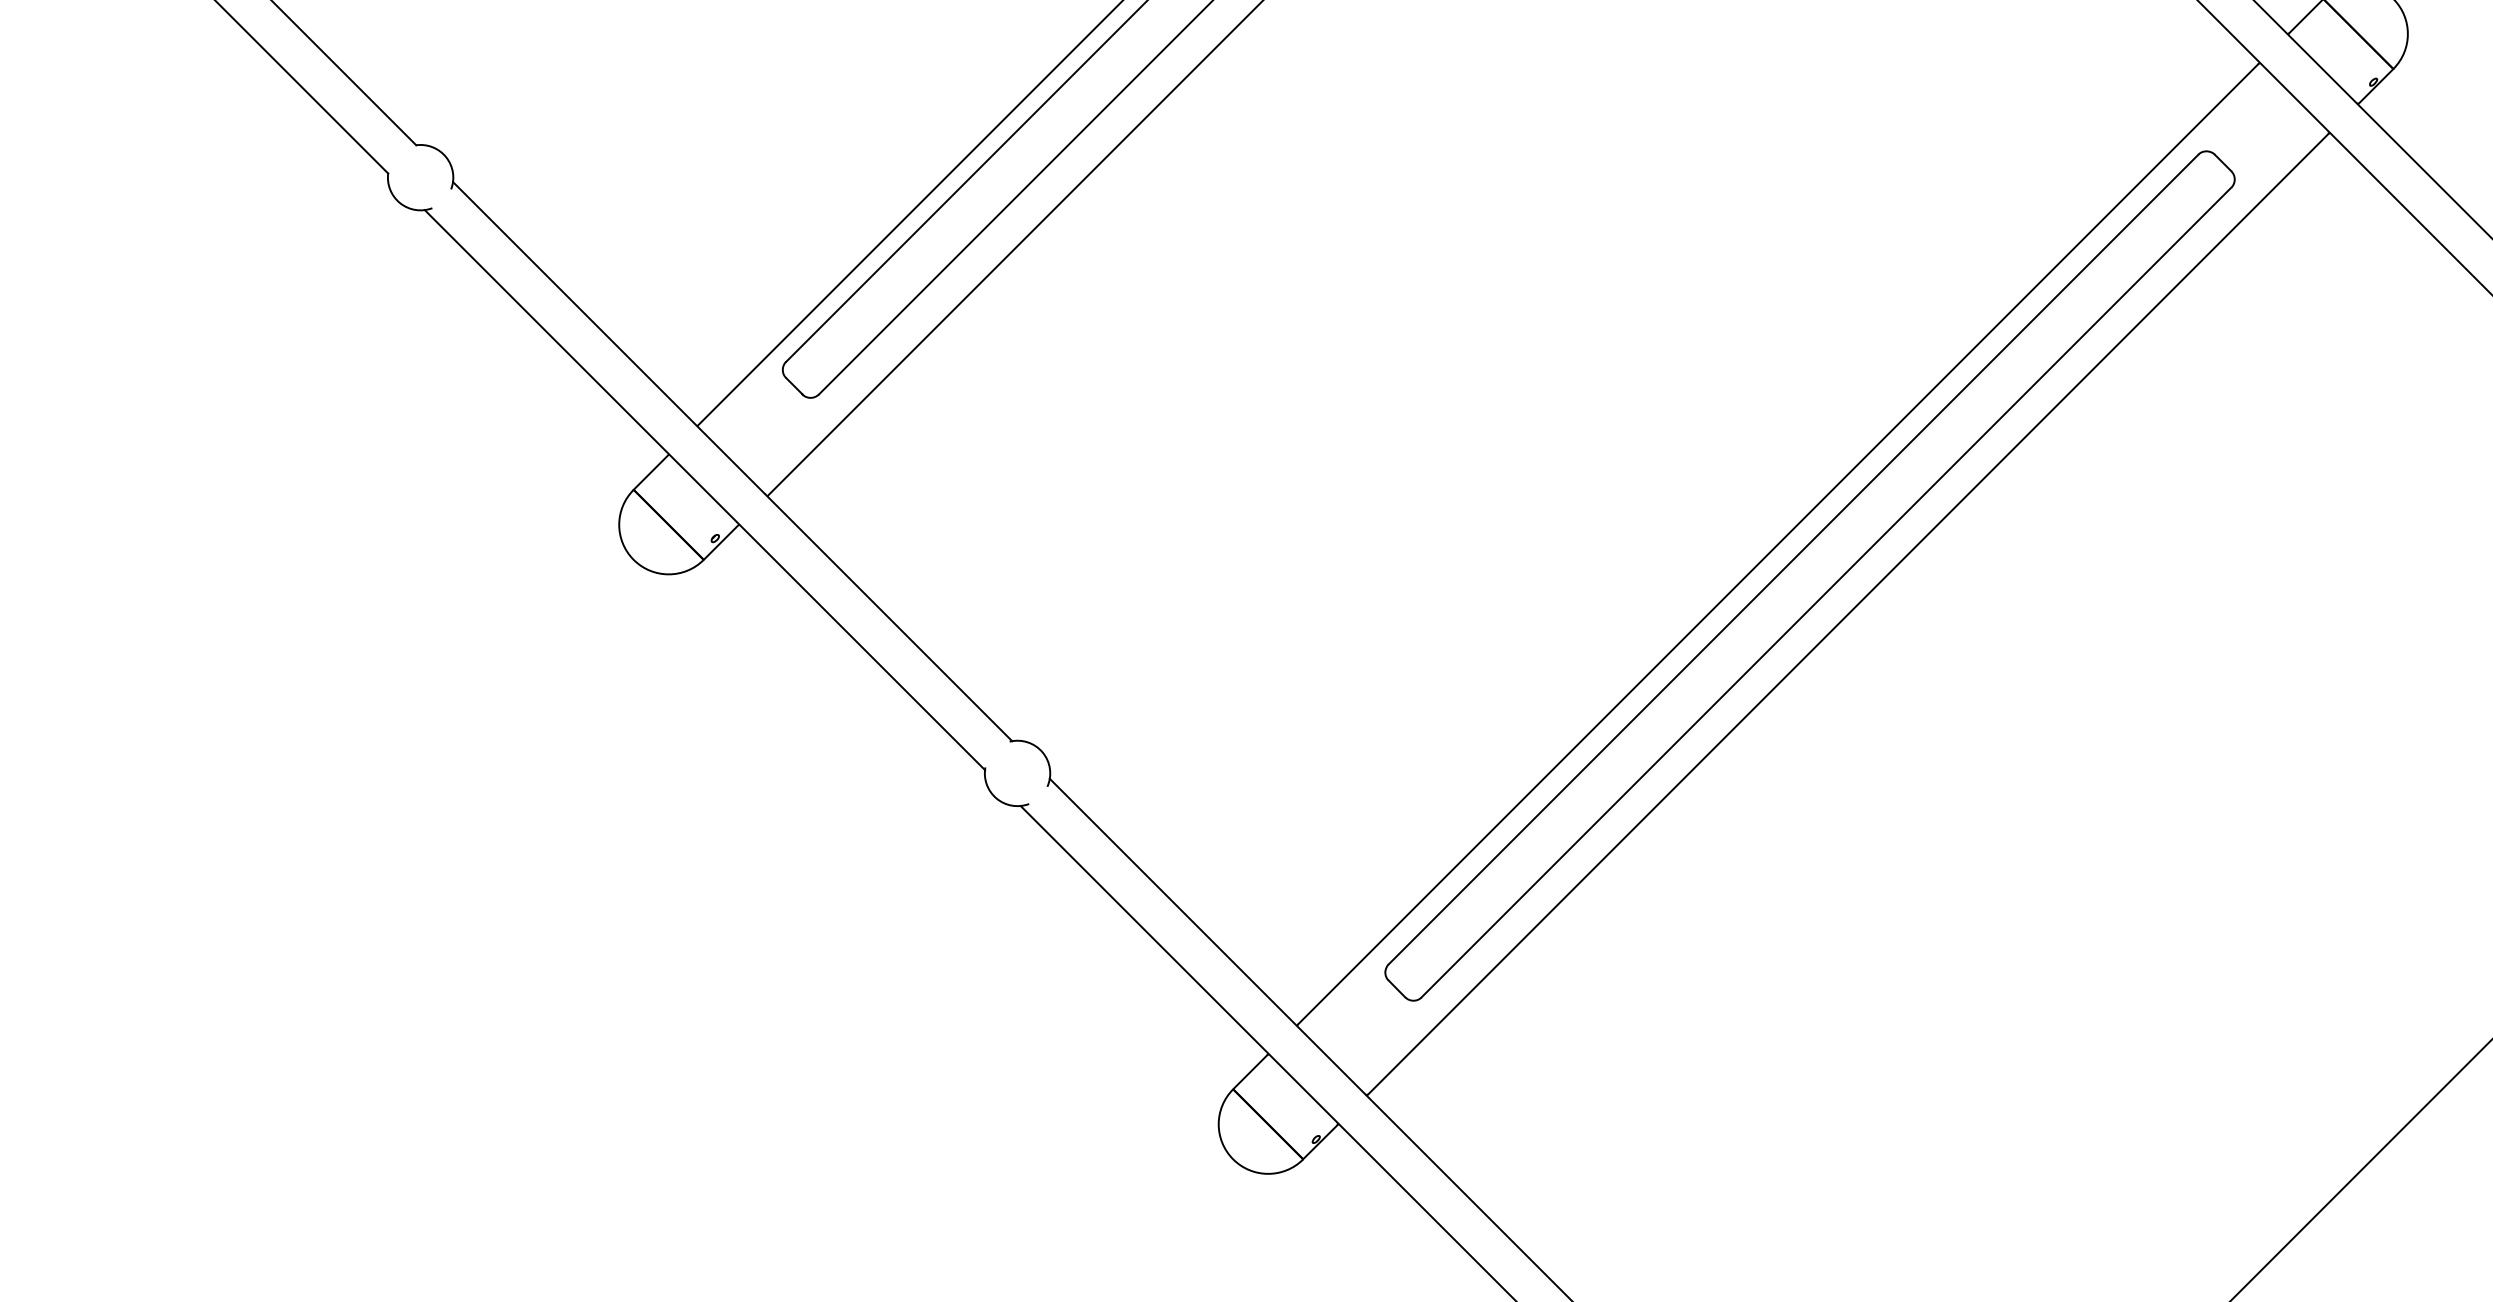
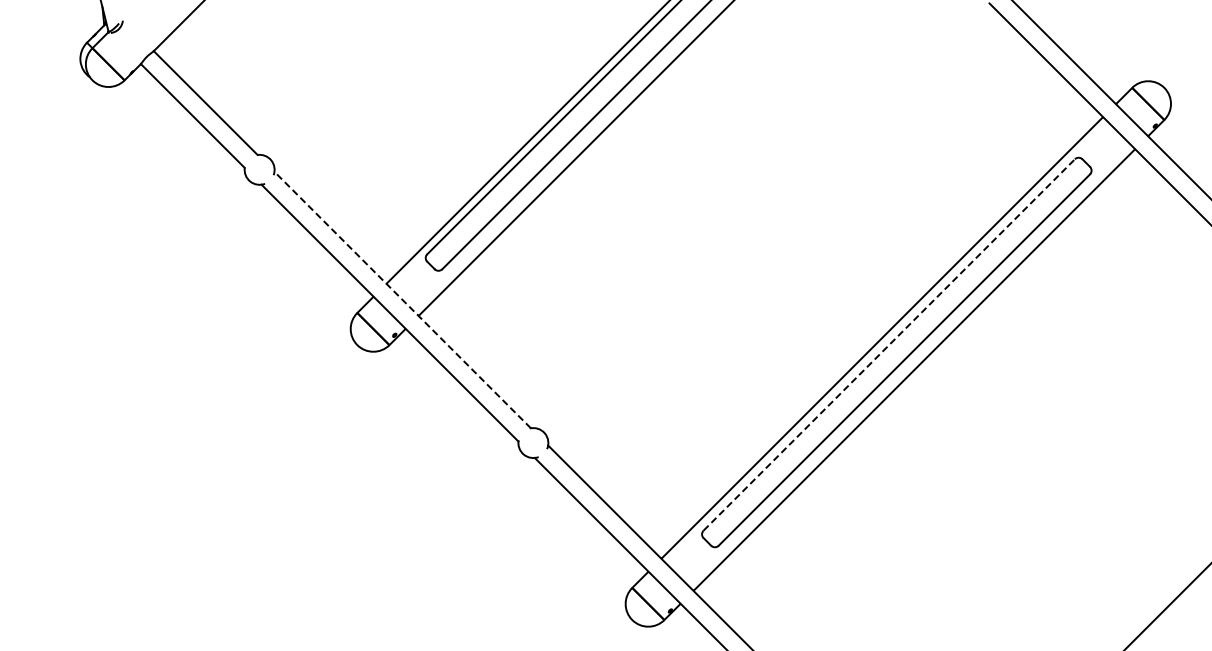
line: (732, 460) -> (402, 299), solid -> dashed
line: (1794, 558) -> (889, 344), solid -> dashed

